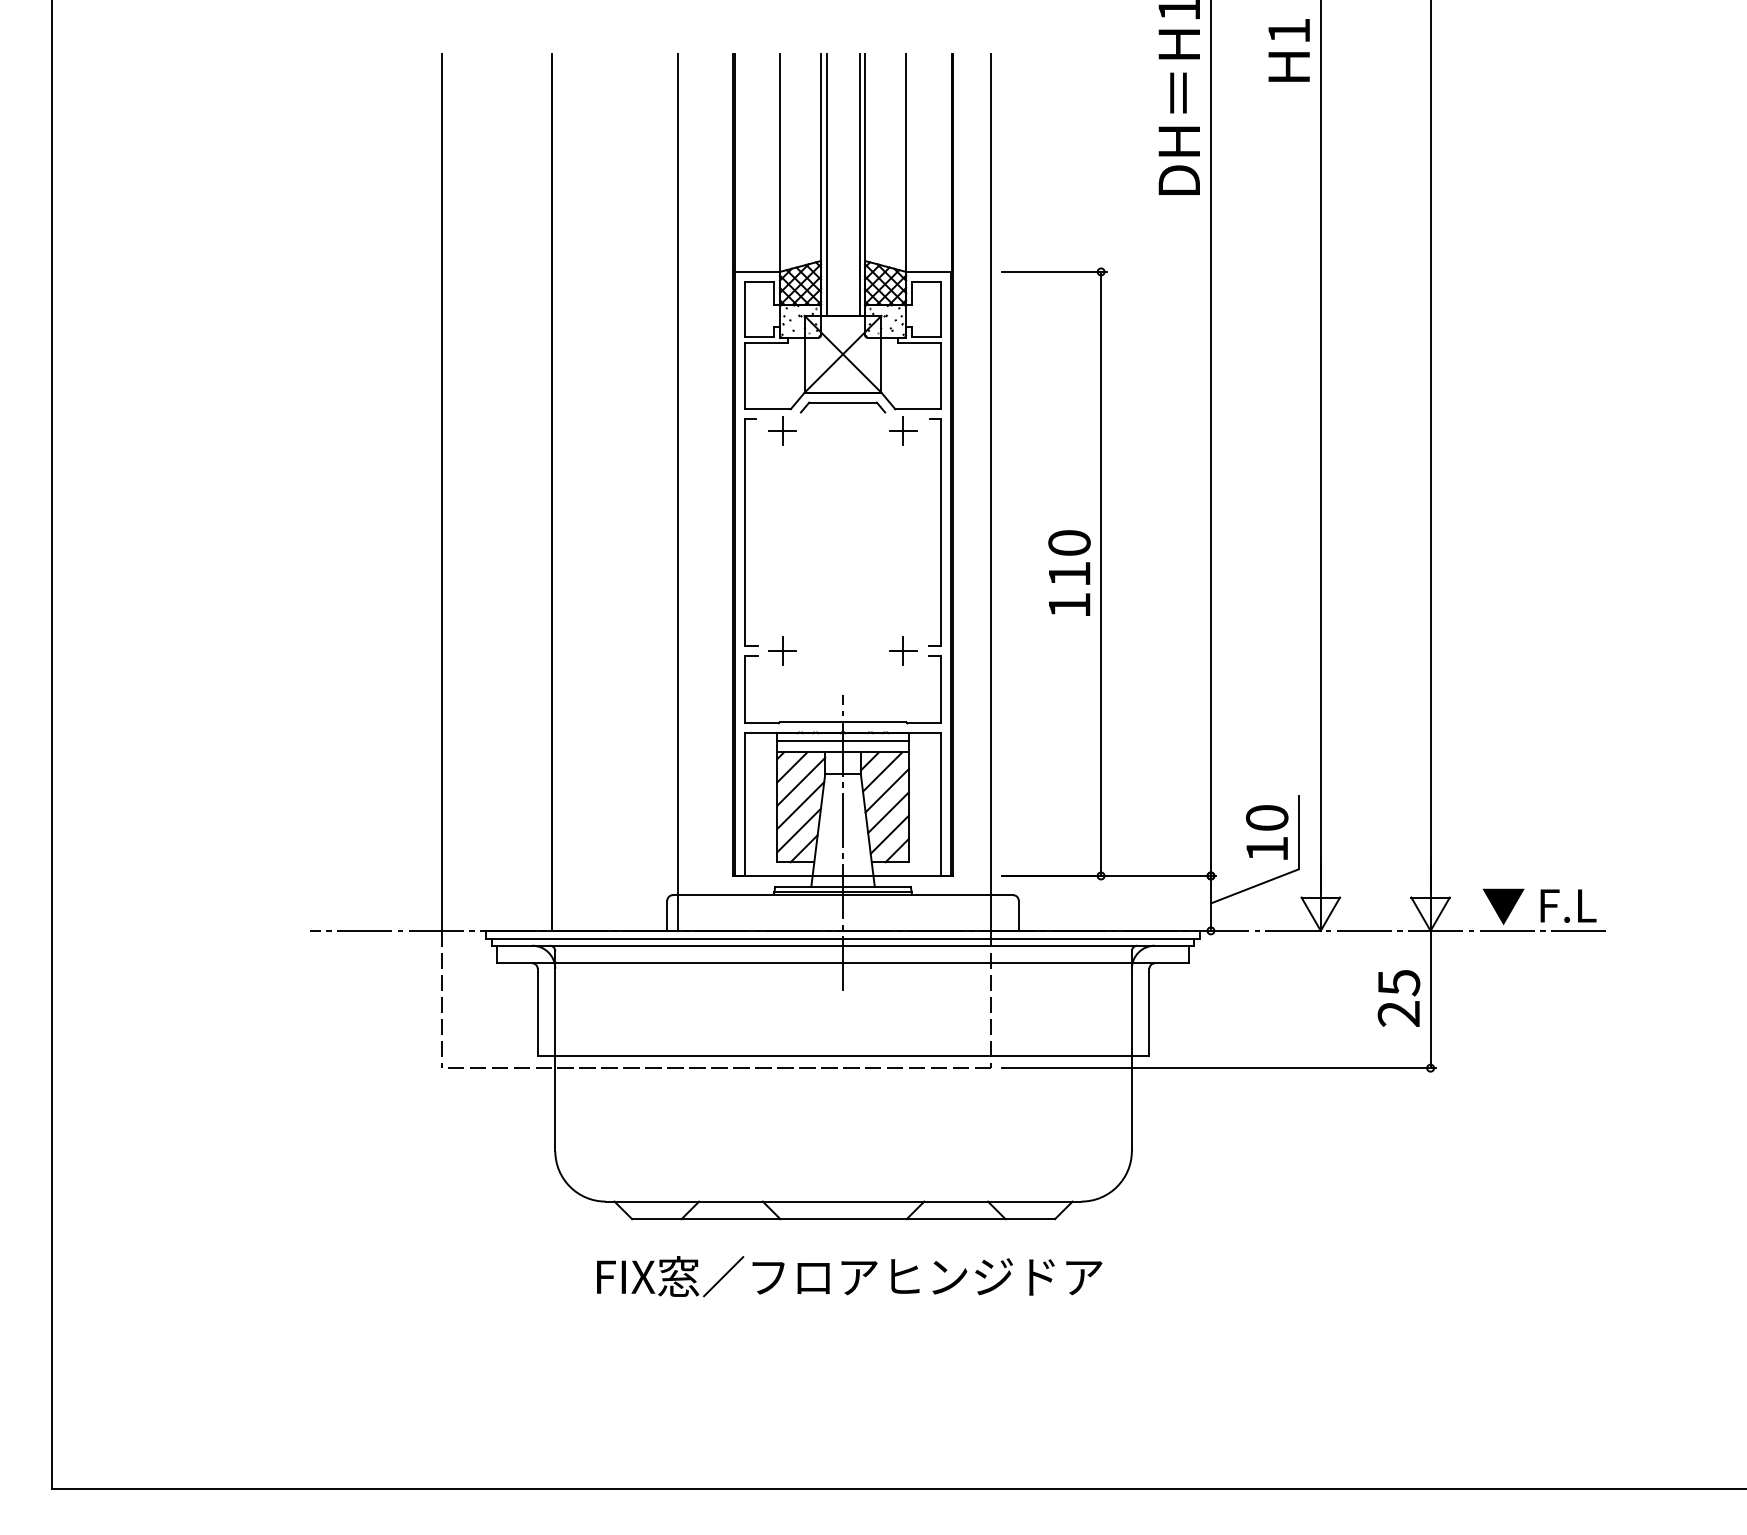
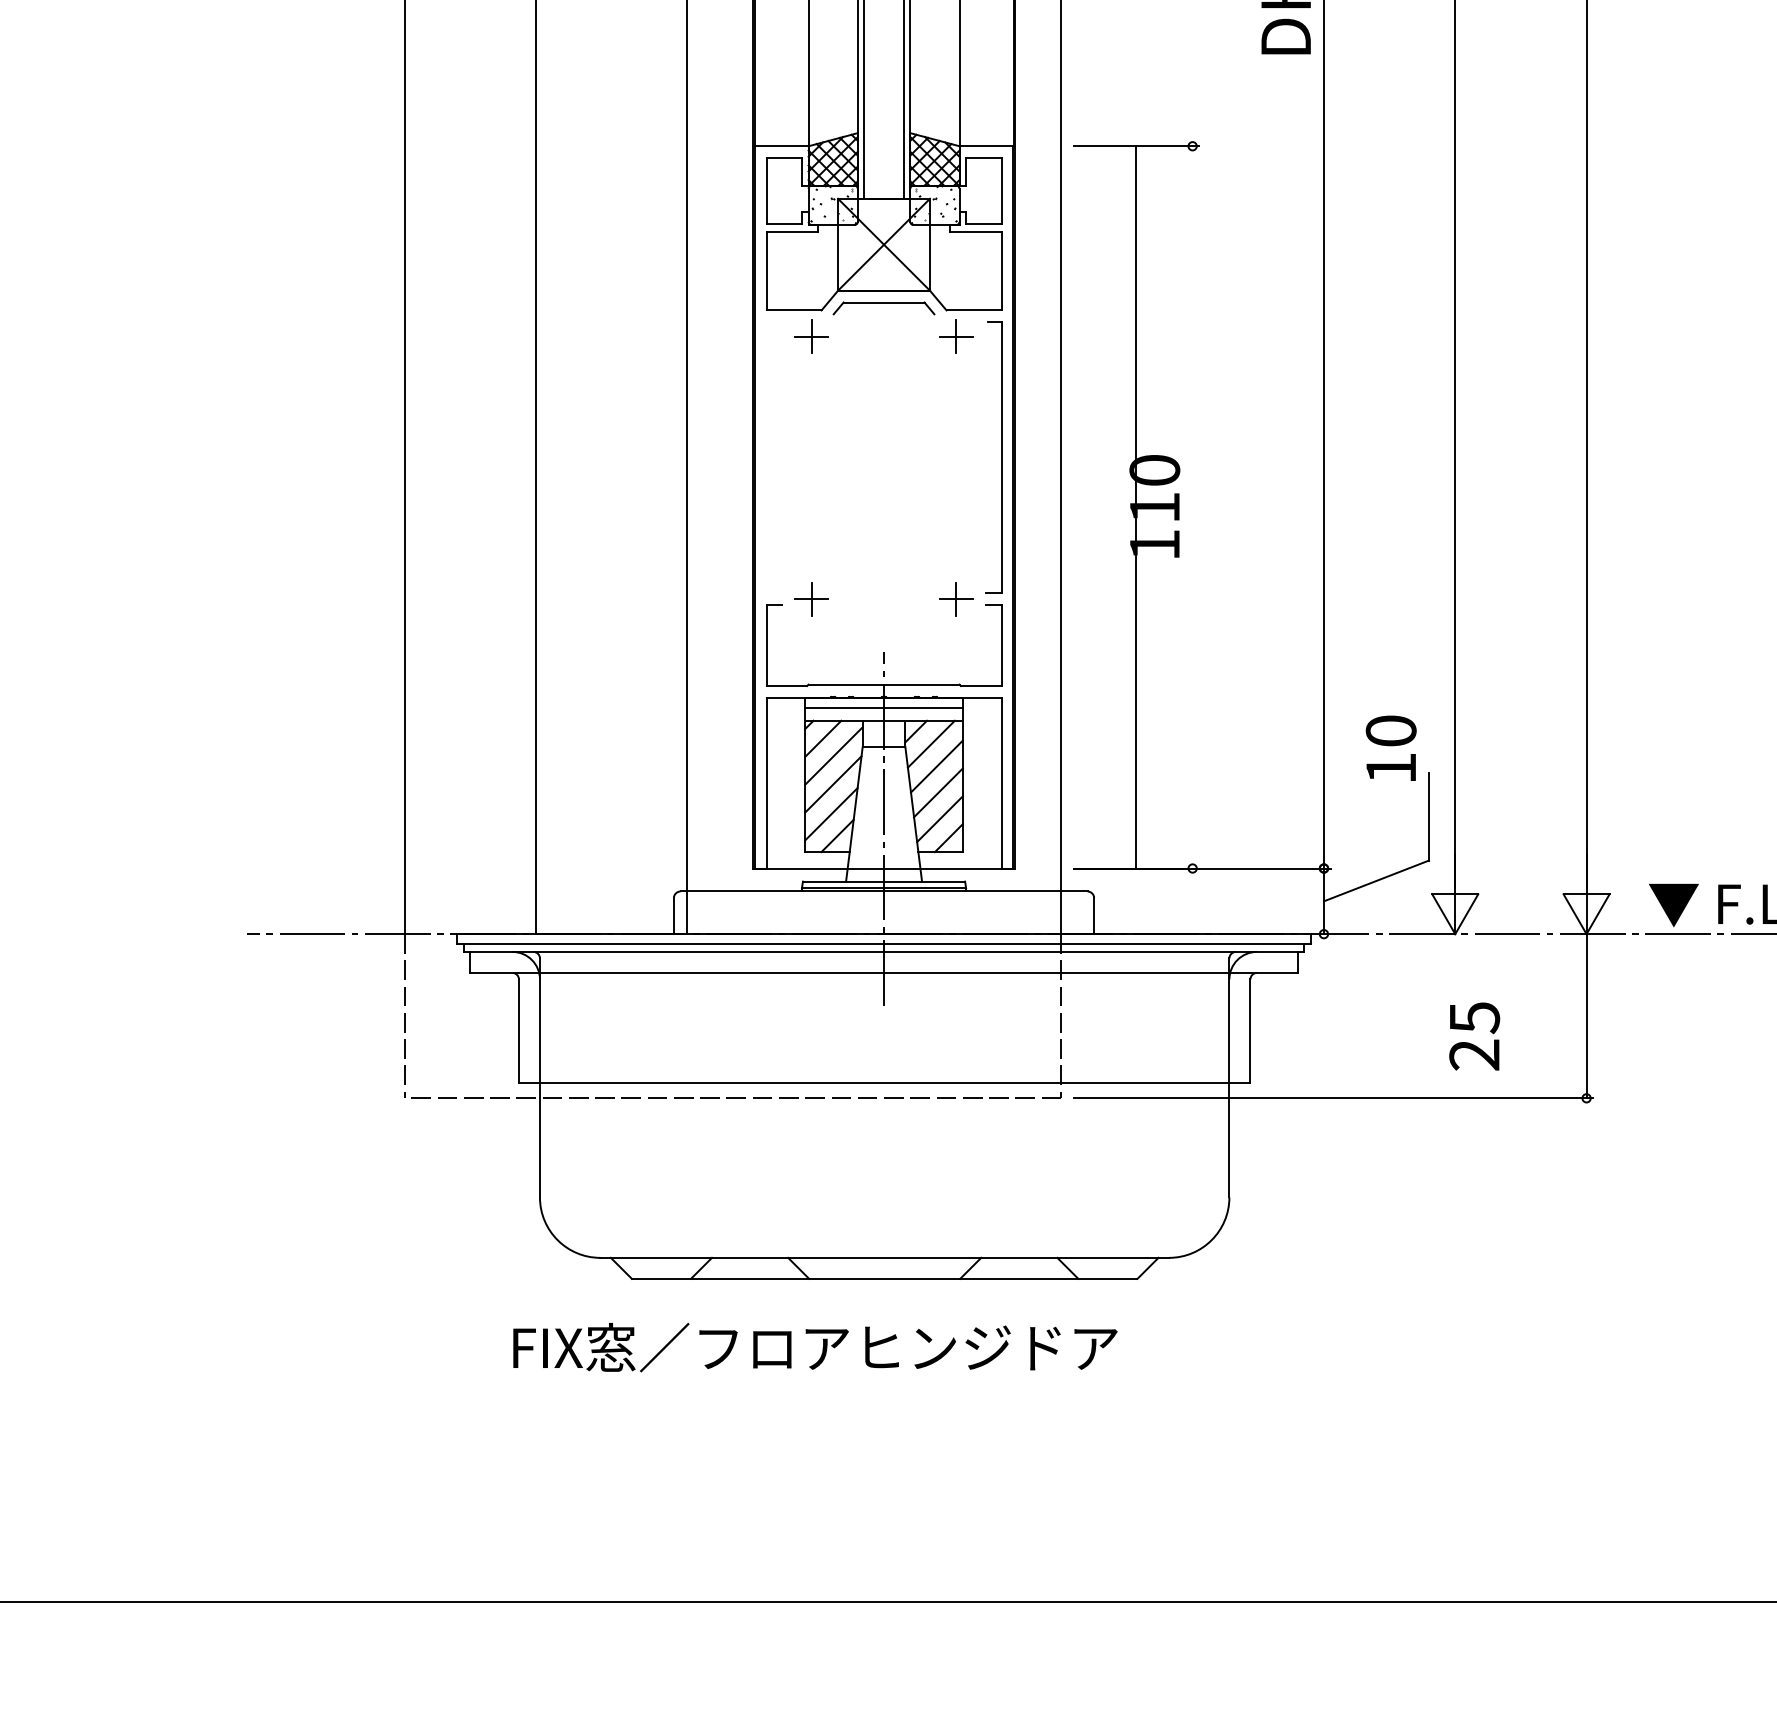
part: (751, 532) -> (774, 457), removed
line: (1101, 573) -> (1136, 506), moved
text: (1267, 832) -> (1391, 748), moved
text: (1398, 998) -> (1474, 1036), moved
text: (849, 1276) -> (815, 1347), moved

